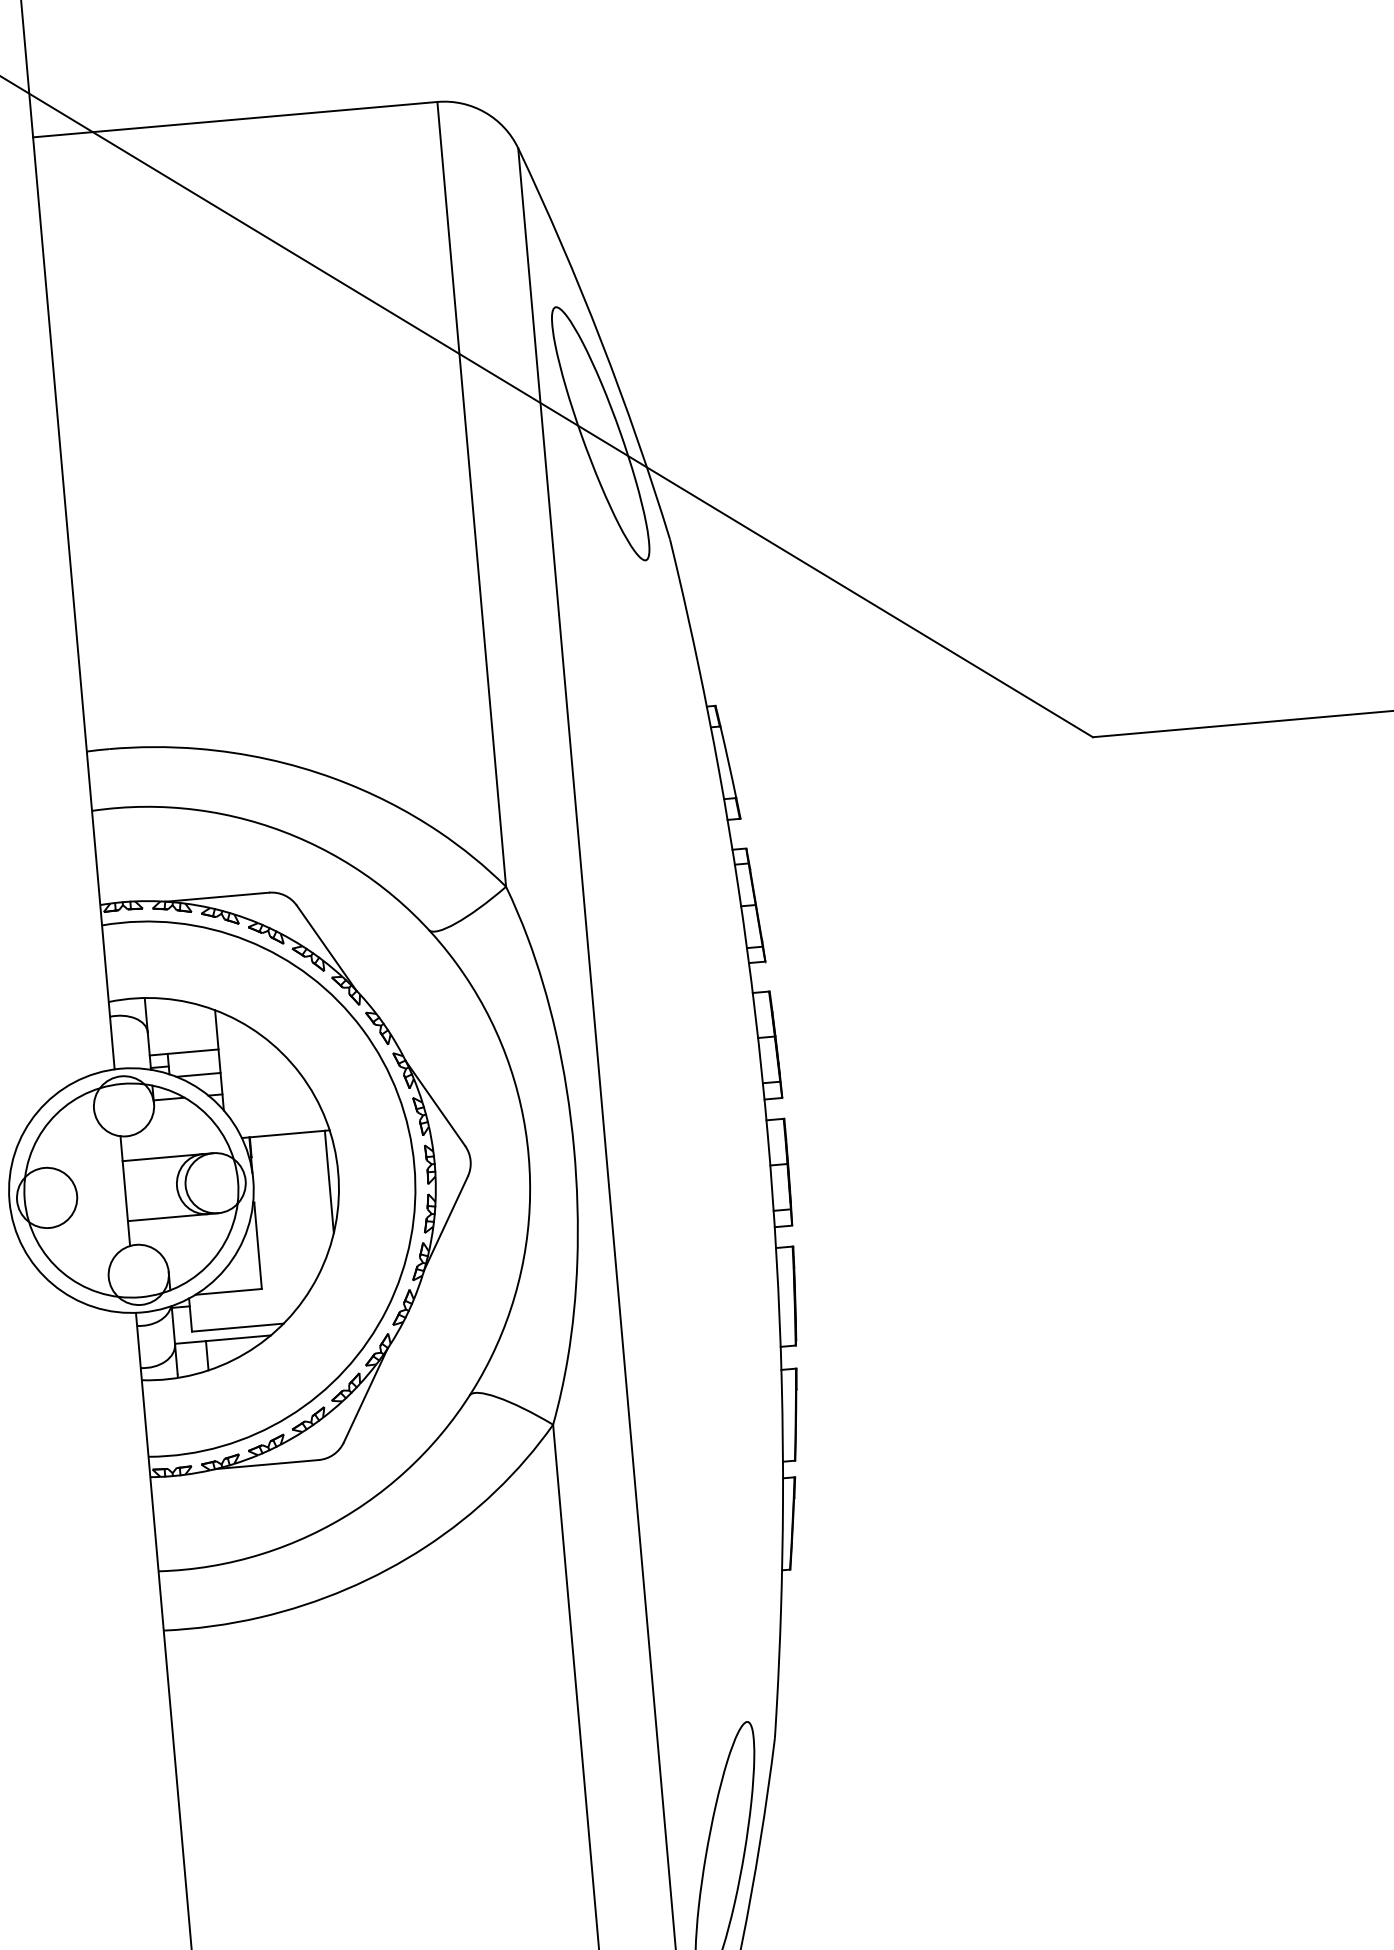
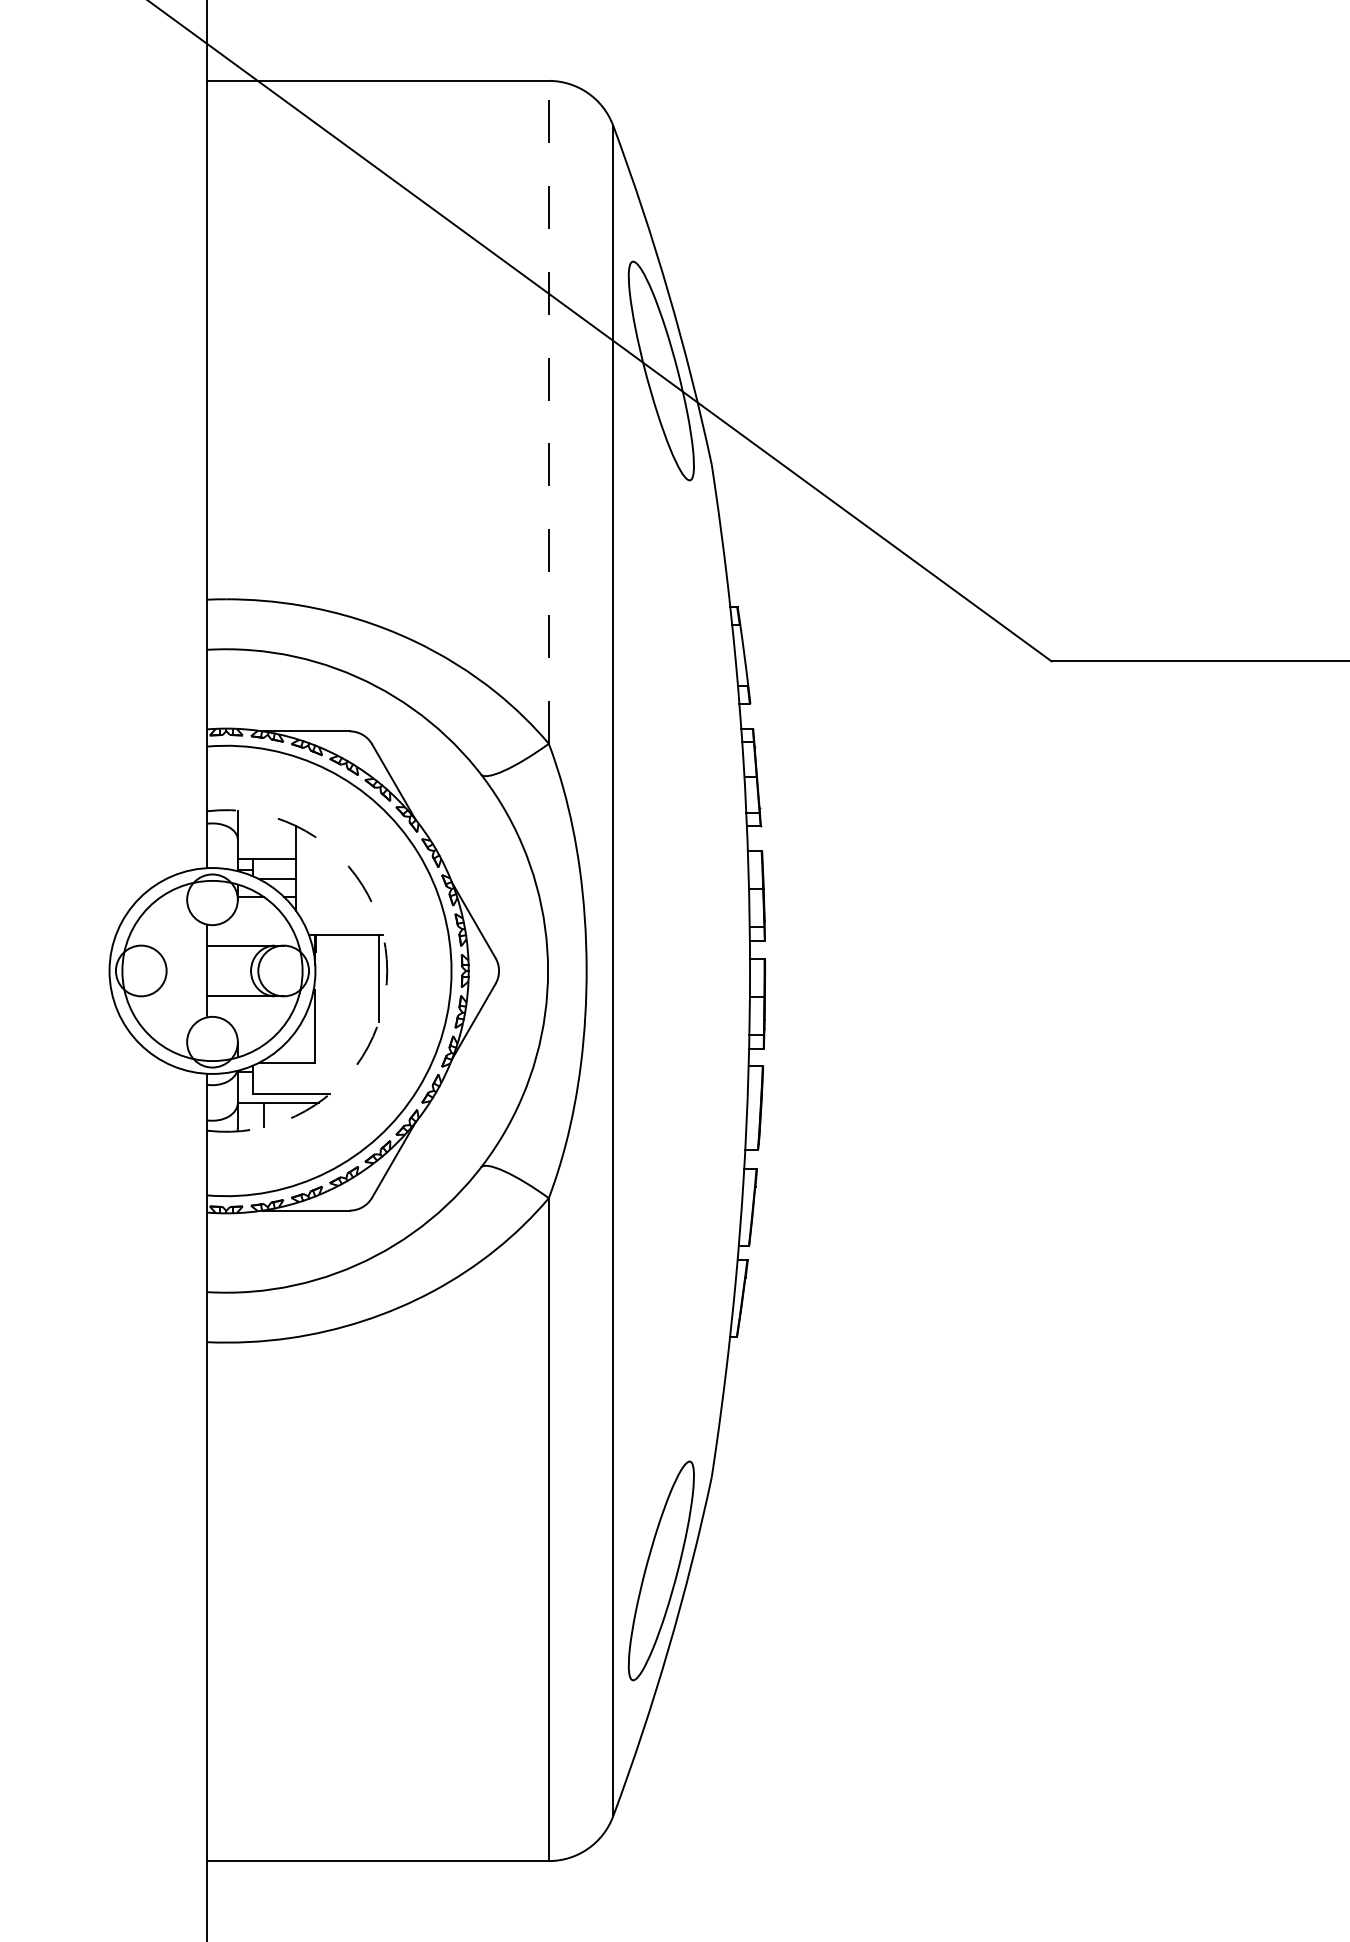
line: (471, 493) -> (548, 411), solid -> dashed
arc: (338, 1171) -> (387, 970), solid -> dashed

